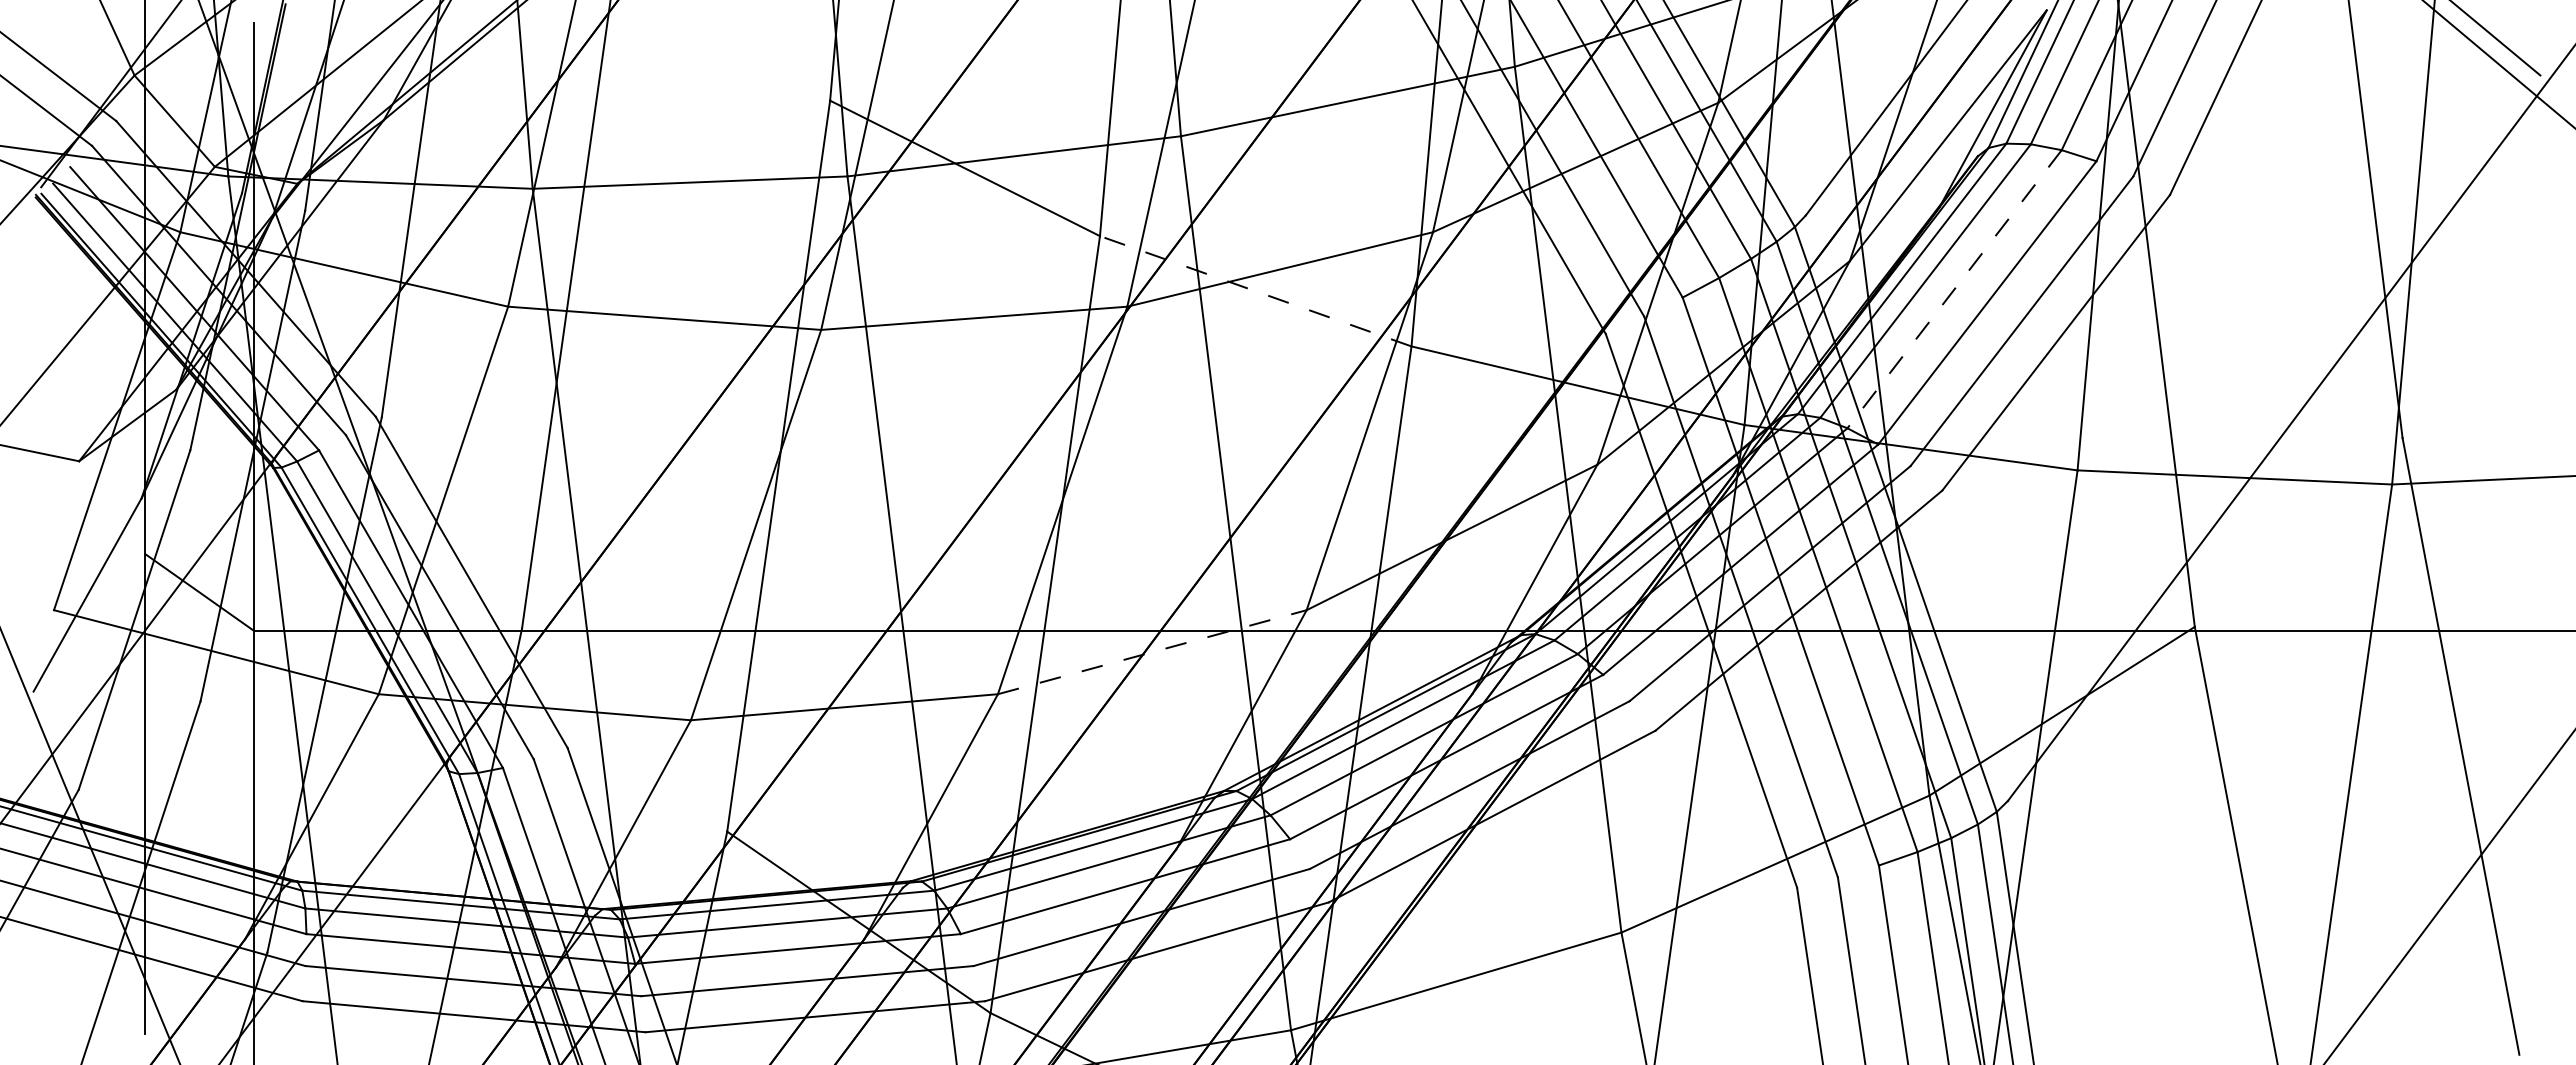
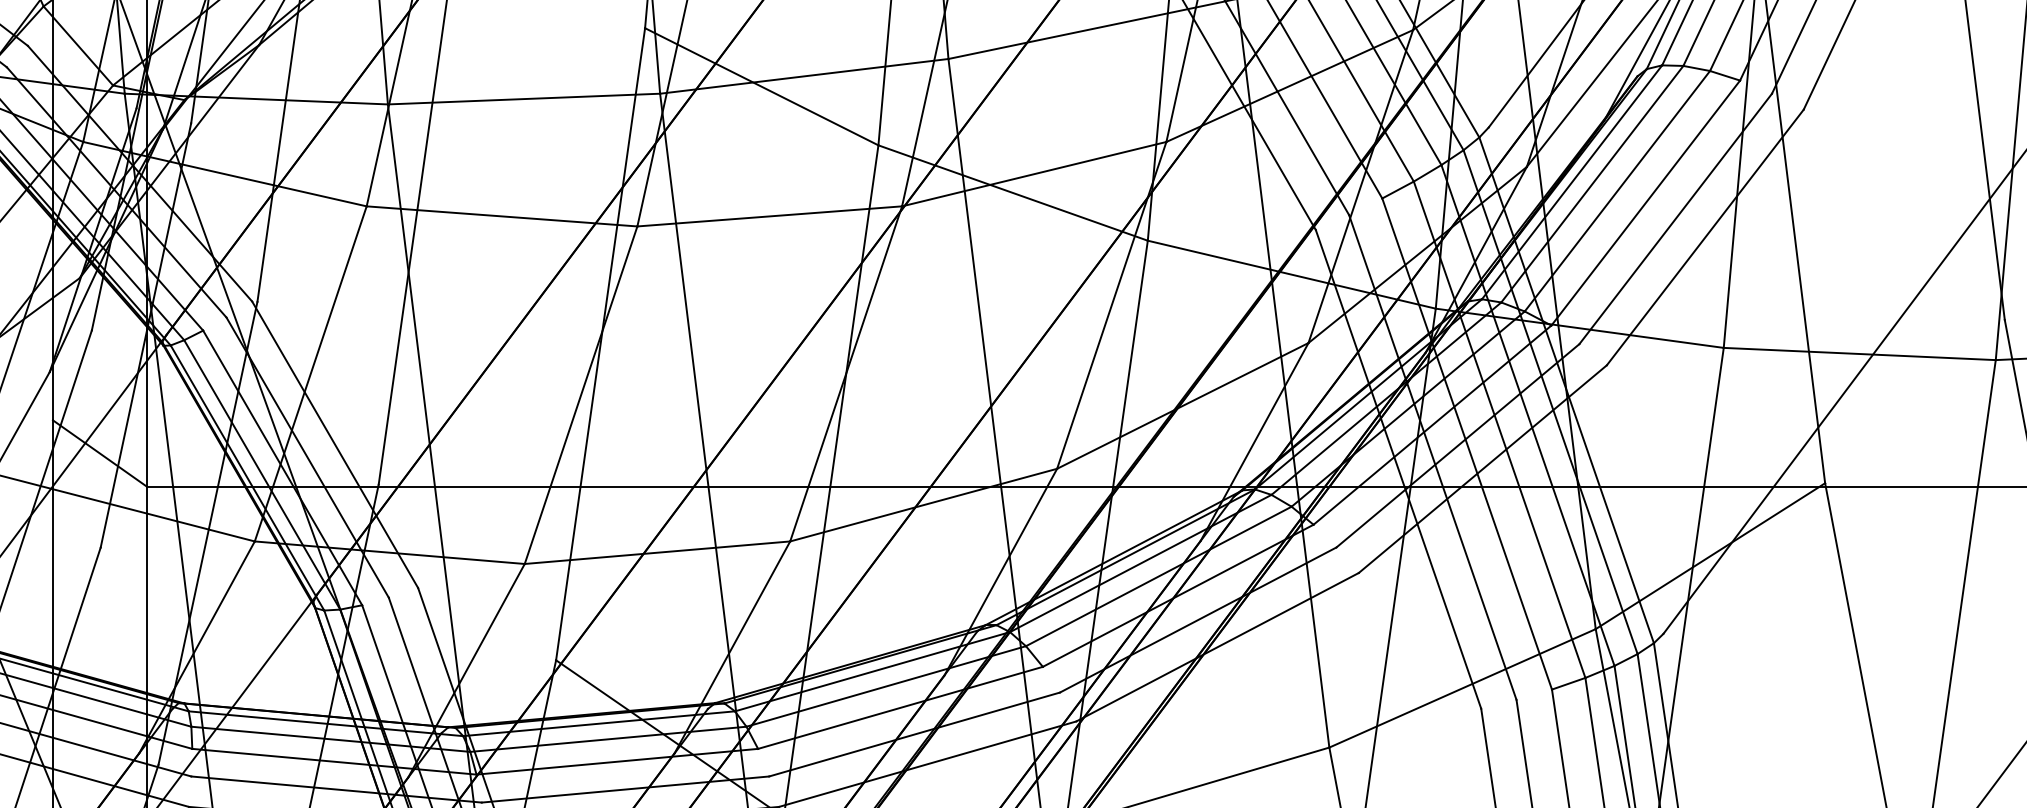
line: (1954, 289) -> (1617, 191), dashed -> solid
line: (1255, 291) -> (1012, 193), dashed -> solid
line: (1152, 652) -> (923, 505), dashed -> solid

